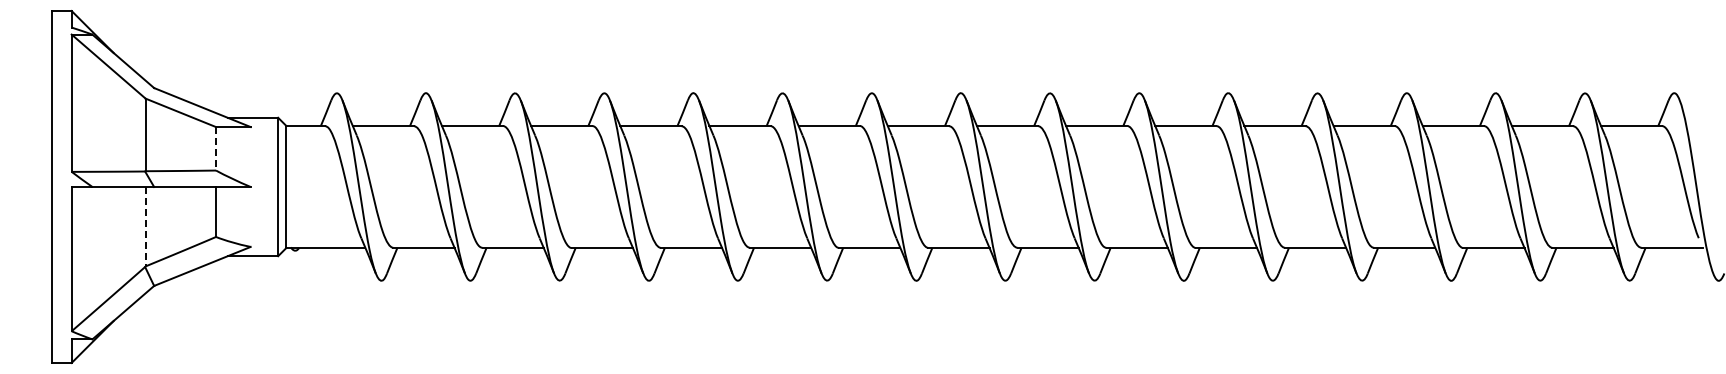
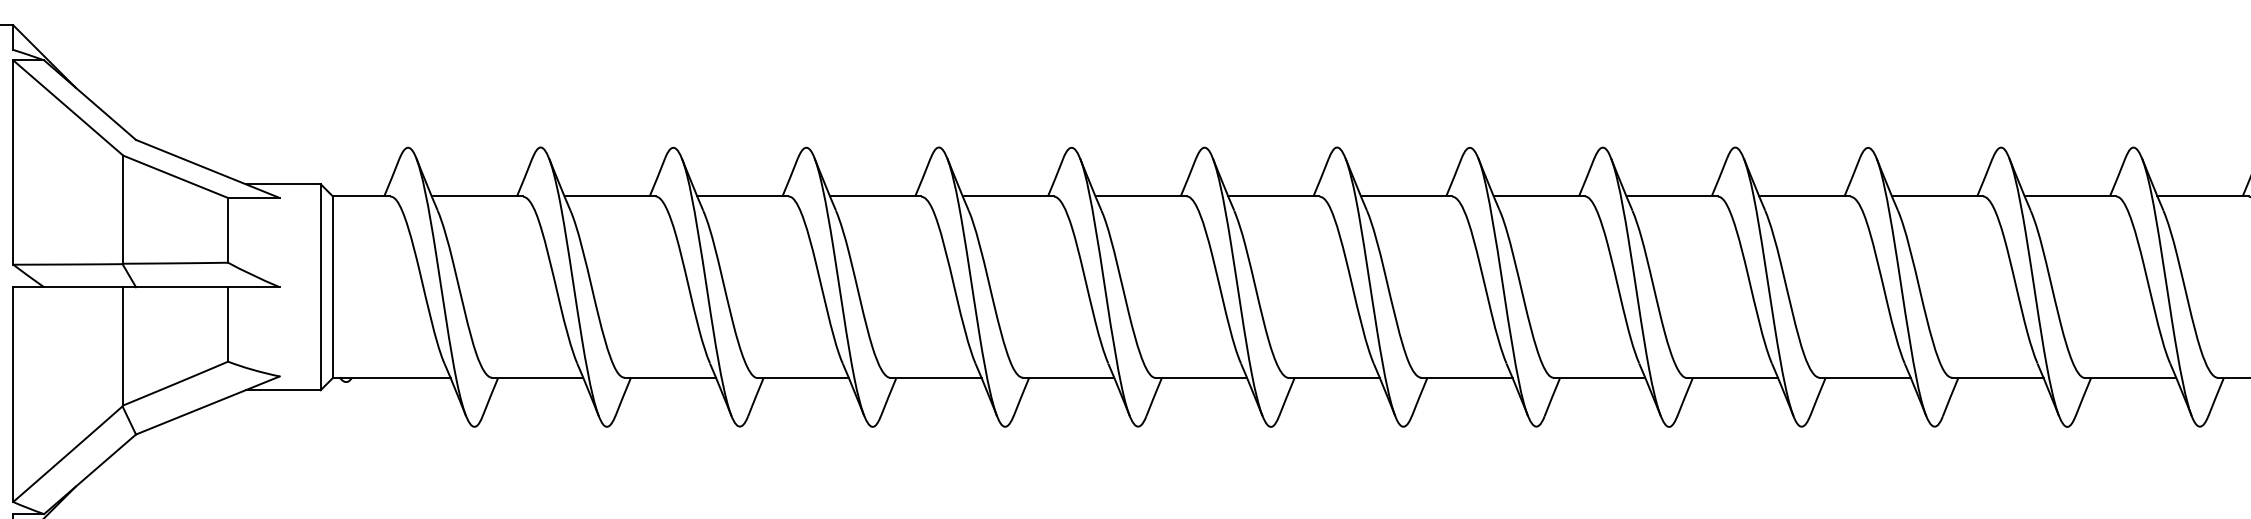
line: (216, 148) -> (228, 229), dashed -> solid
line: (145, 226) -> (123, 346), dashed -> solid

